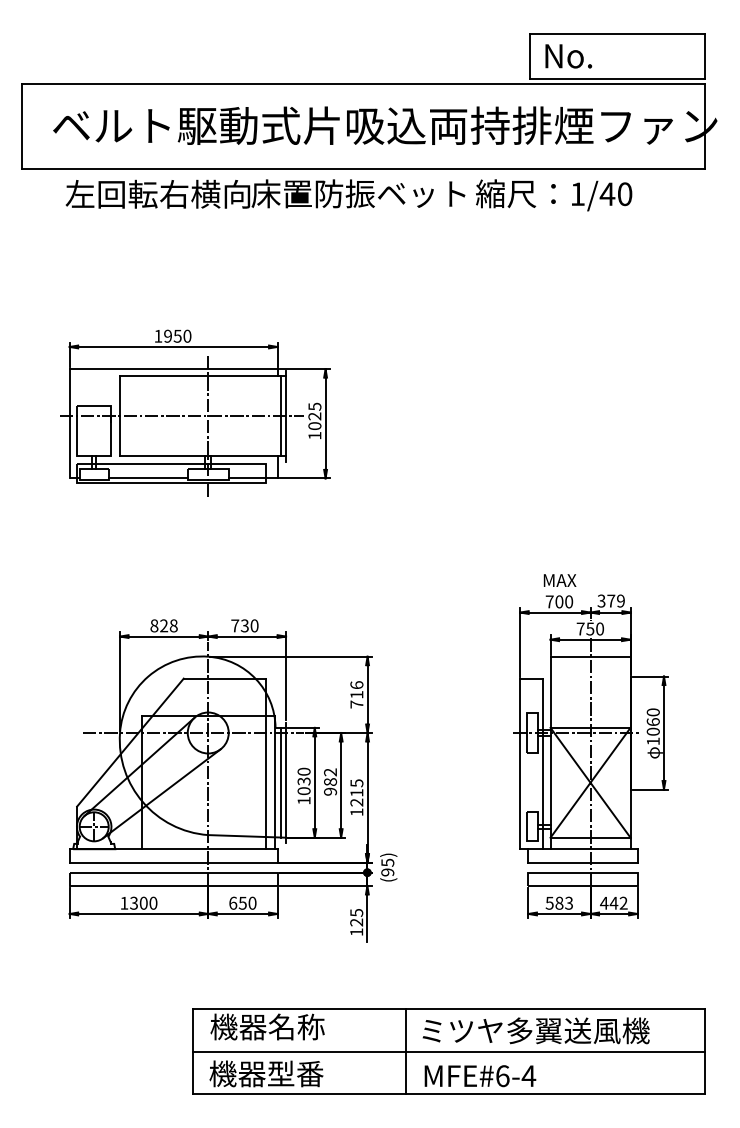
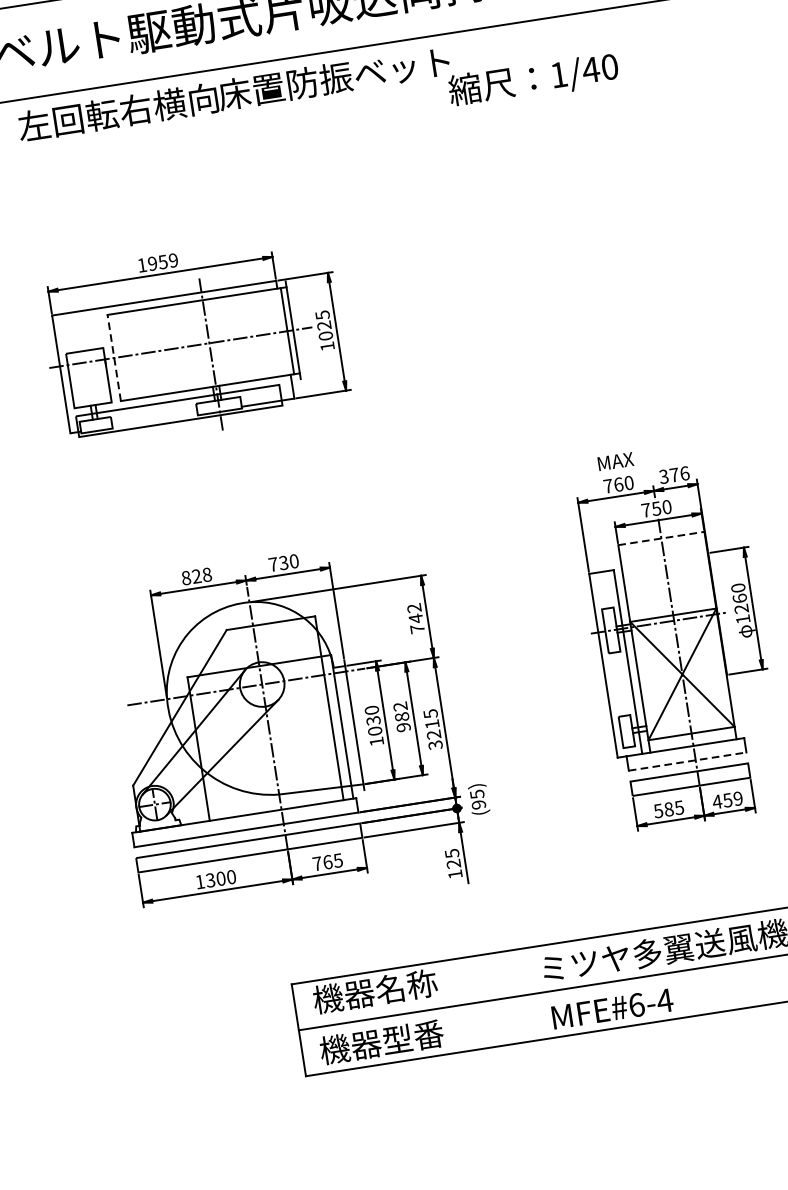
text: (554, 195) -> (534, 80), moved
text: (187, 335) -> (173, 259), 1950 -> 1959
line: (120, 416) -> (114, 358), solid -> dashed
line: (147, 478) -> (154, 420), removed
text: (620, 600) -> (684, 472), 379 -> 376
text: (559, 601) -> (618, 484), 700 -> 760
line: (590, 656) -> (661, 538), solid -> dashed
text: (356, 690) -> (414, 613), 716 -> 742
text: (653, 731) -> (741, 608), 1060 -> 1260
line: (280, 782) -> (348, 725), removed
text: (356, 812) -> (435, 745), 1215 -> 3215
line: (583, 862) -> (688, 761), solid -> dashed
text: (242, 902) -> (327, 861), 650 -> 765
text: (568, 902) -> (678, 807), 583 -> 585
text: (618, 902) -> (732, 798), 442 -> 459
line: (406, 1051) -> (528, 994), removed

